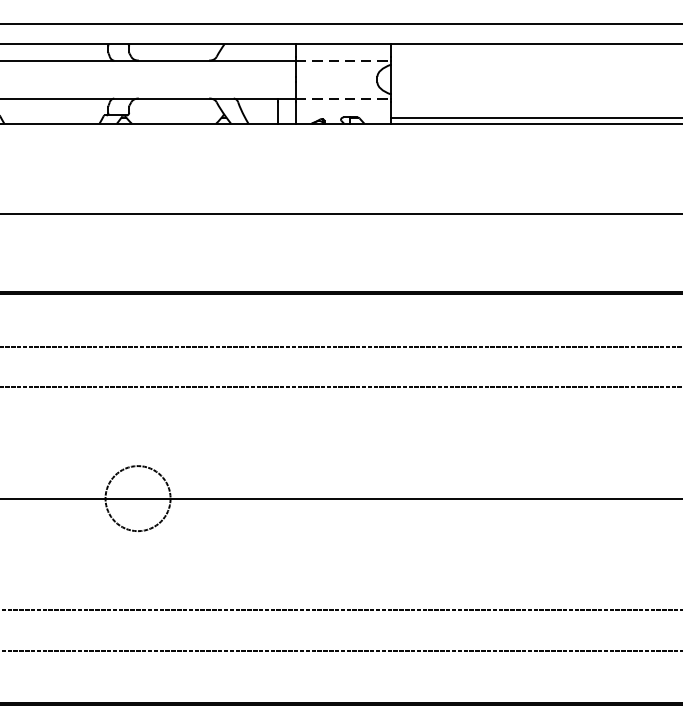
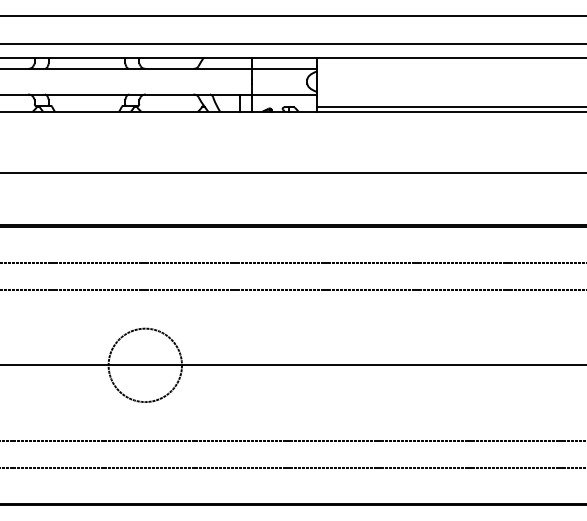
line: (343, 60) -> (284, 68), dashed -> solid
line: (343, 98) -> (284, 94), dashed -> solid
circle: (138, 498) -> (145, 365), size x1.67

